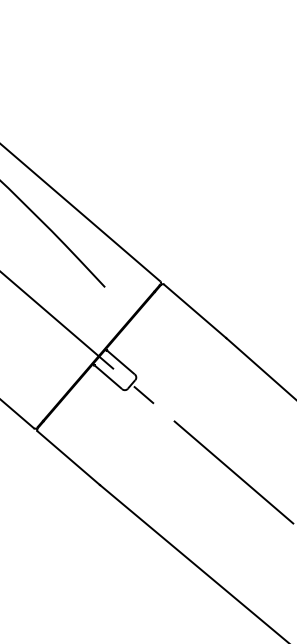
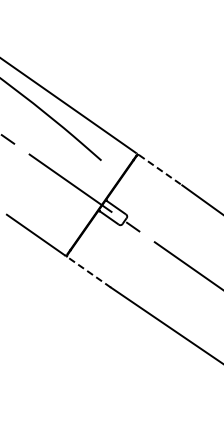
line: (194, 311) -> (160, 170), solid -> dashed
line: (69, 458) -> (89, 272), solid -> dashed

